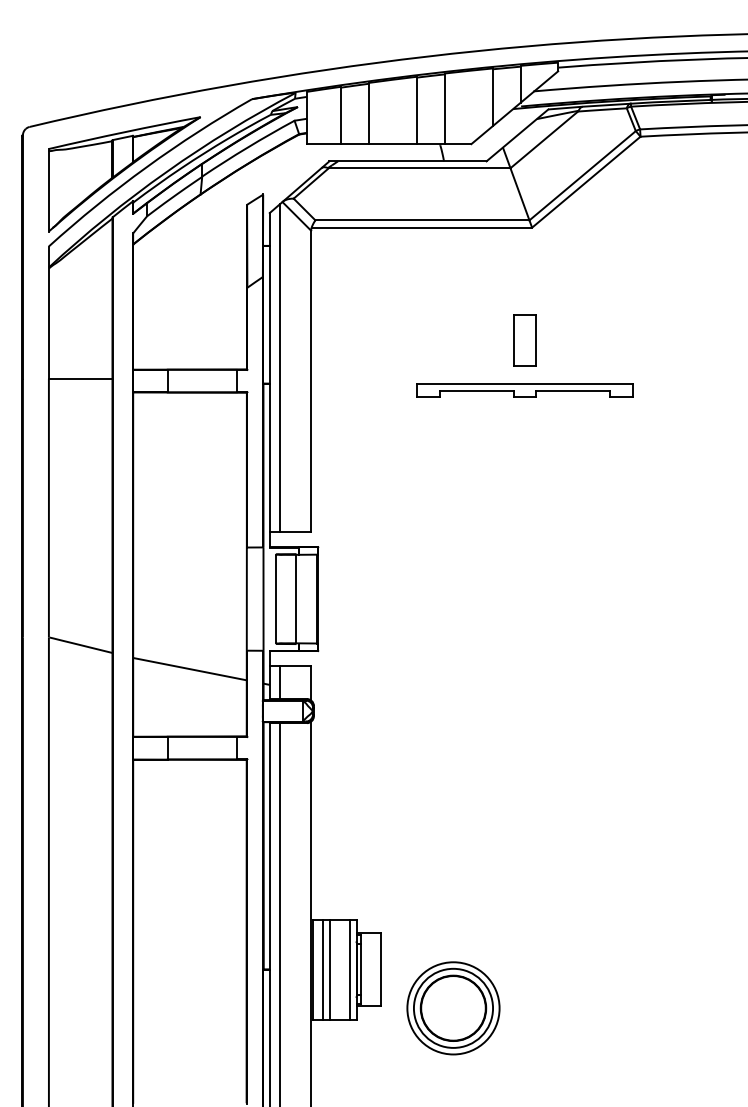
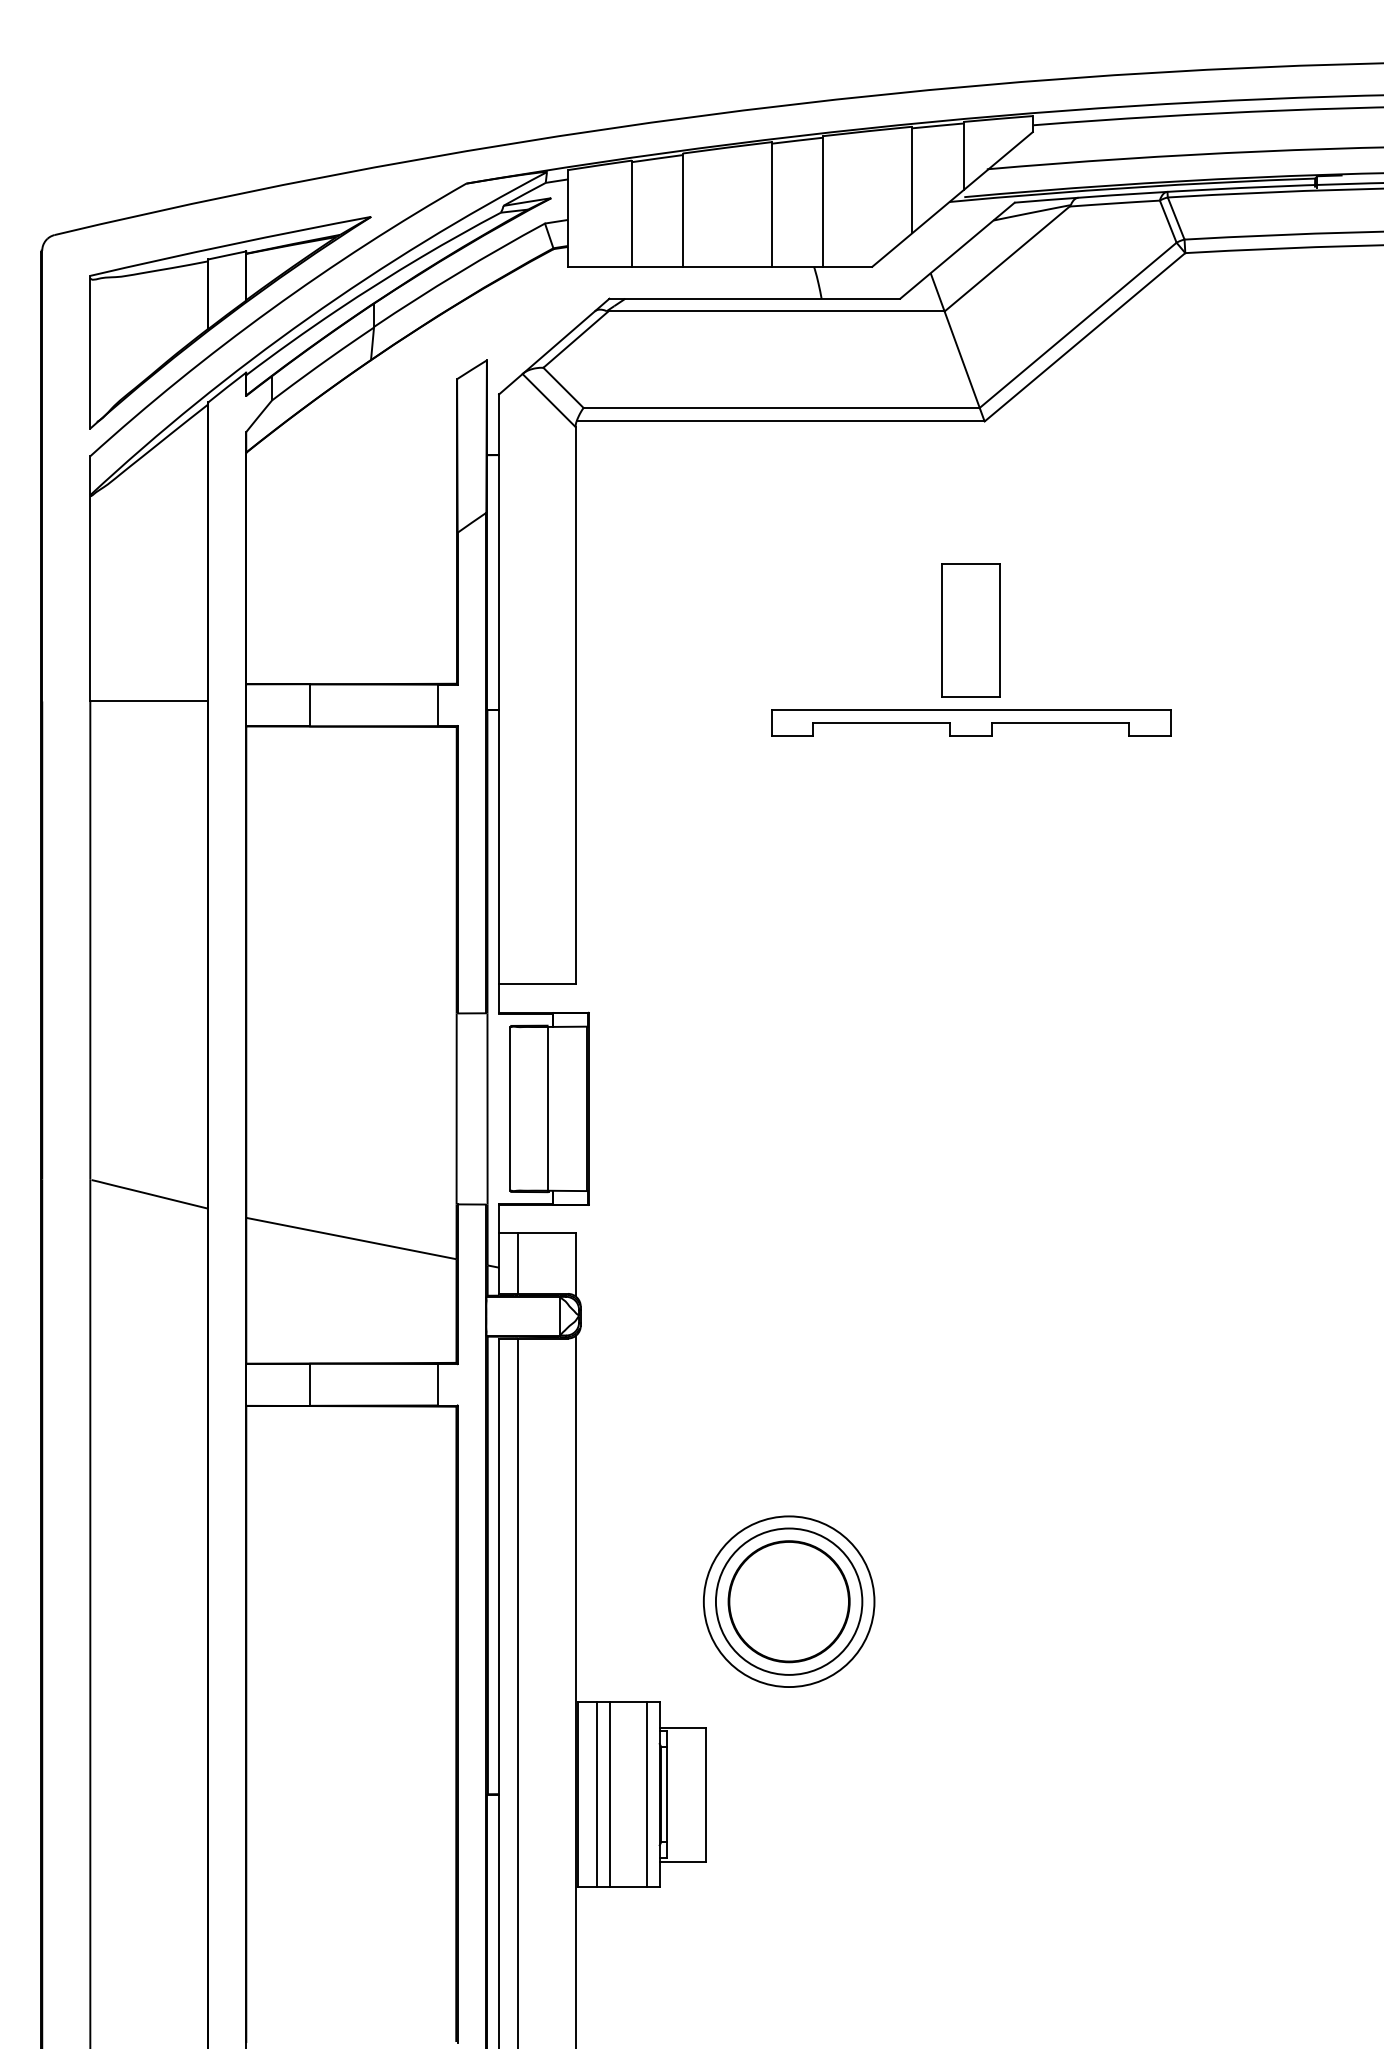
part: (524, 340) -> (970, 630), size x1.4
line: (280, 367) -> (518, 680), removed
part: (453, 1008) -> (789, 1601), moved

